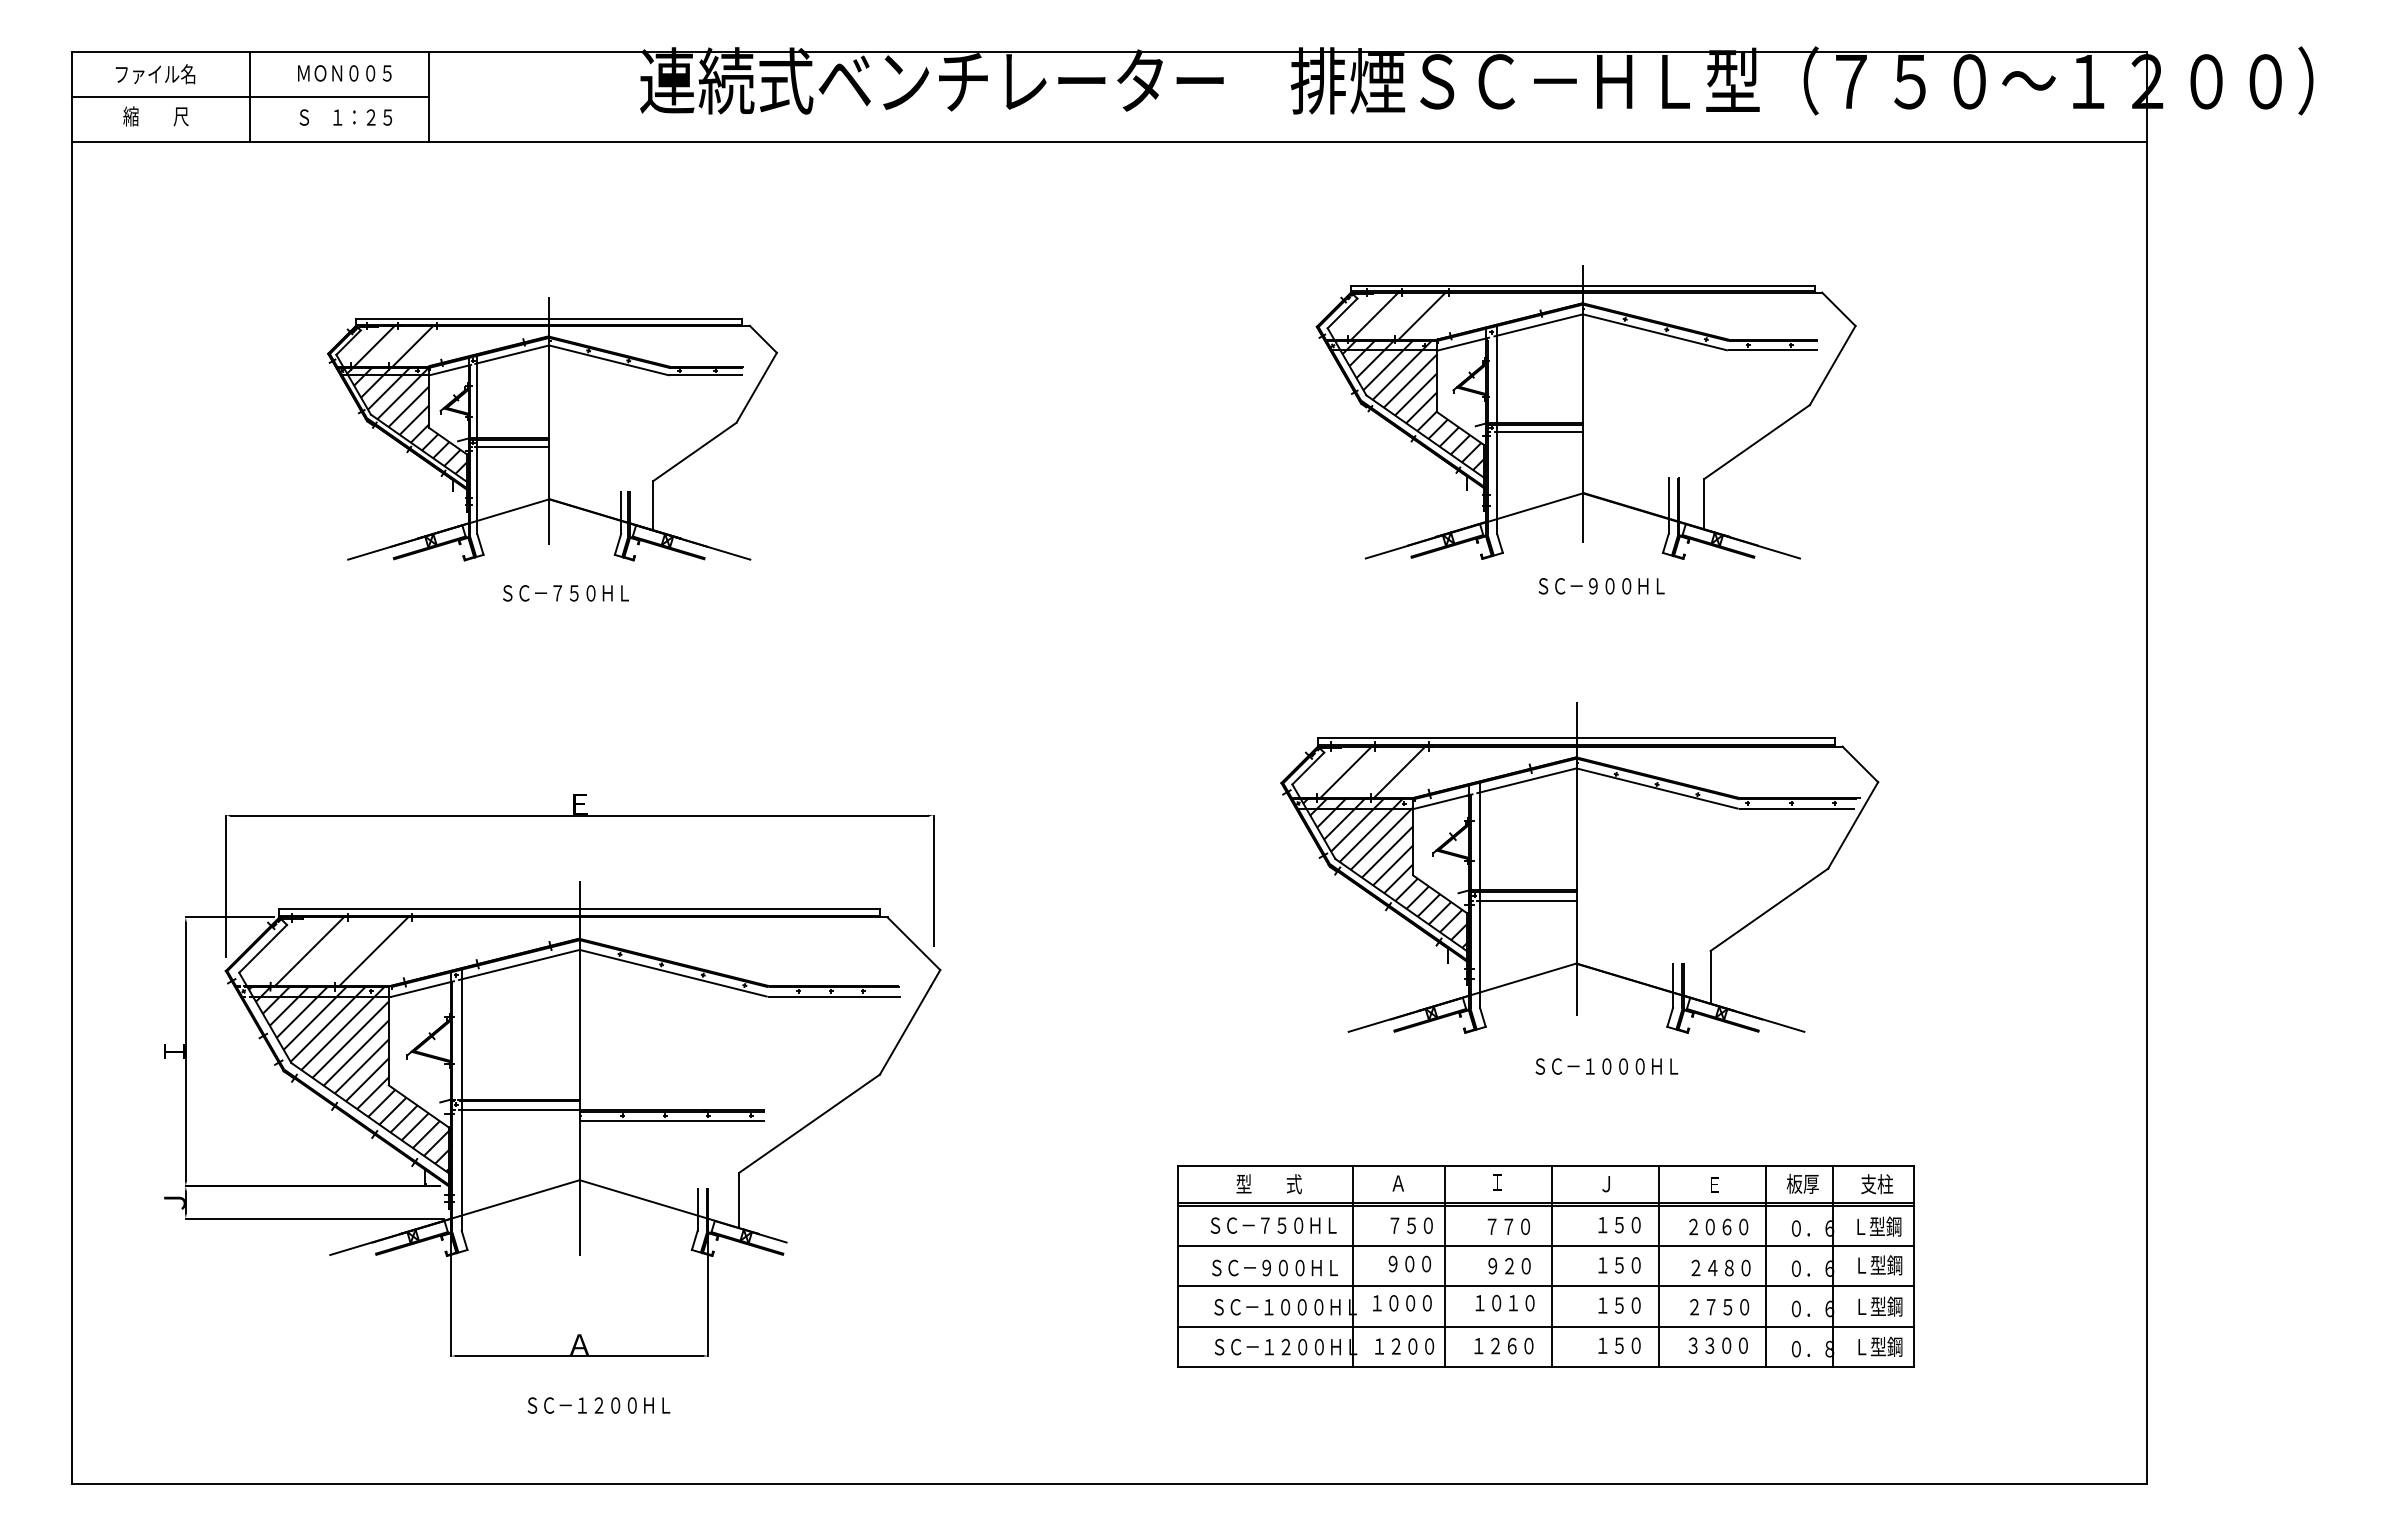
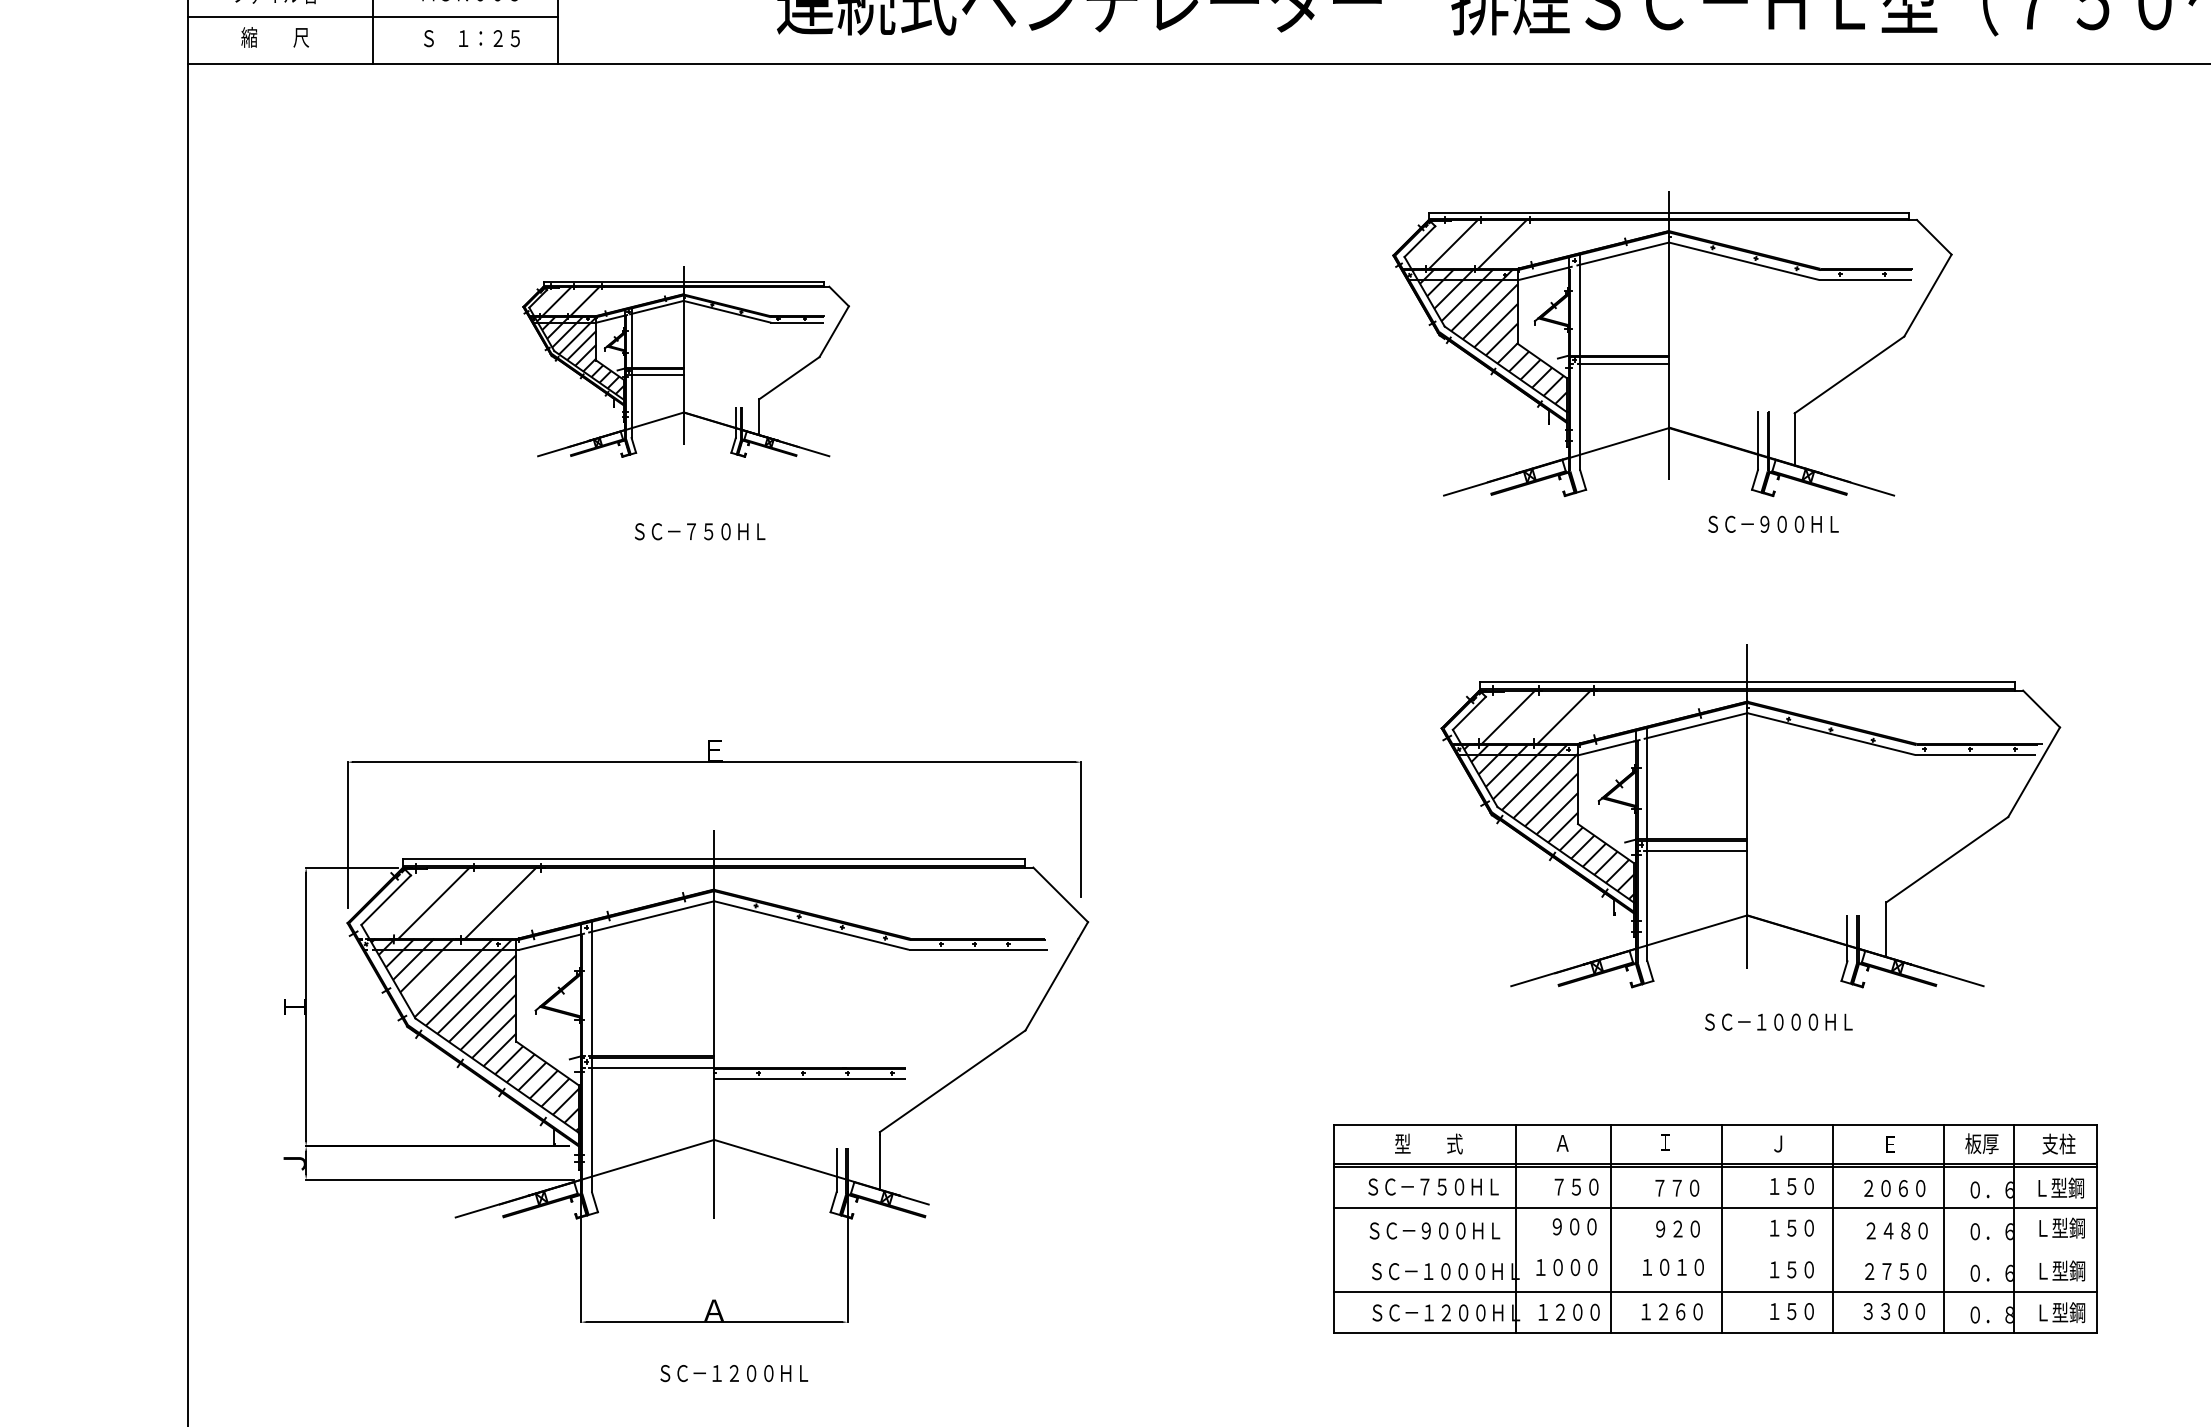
part: (1585, 412) -> (1671, 344), moved
part: (552, 429) -> (686, 361), size x0.7
line: (315, 1017) -> (440, 971), removed
line: (1545, 1286) -> (1715, 1250), removed

